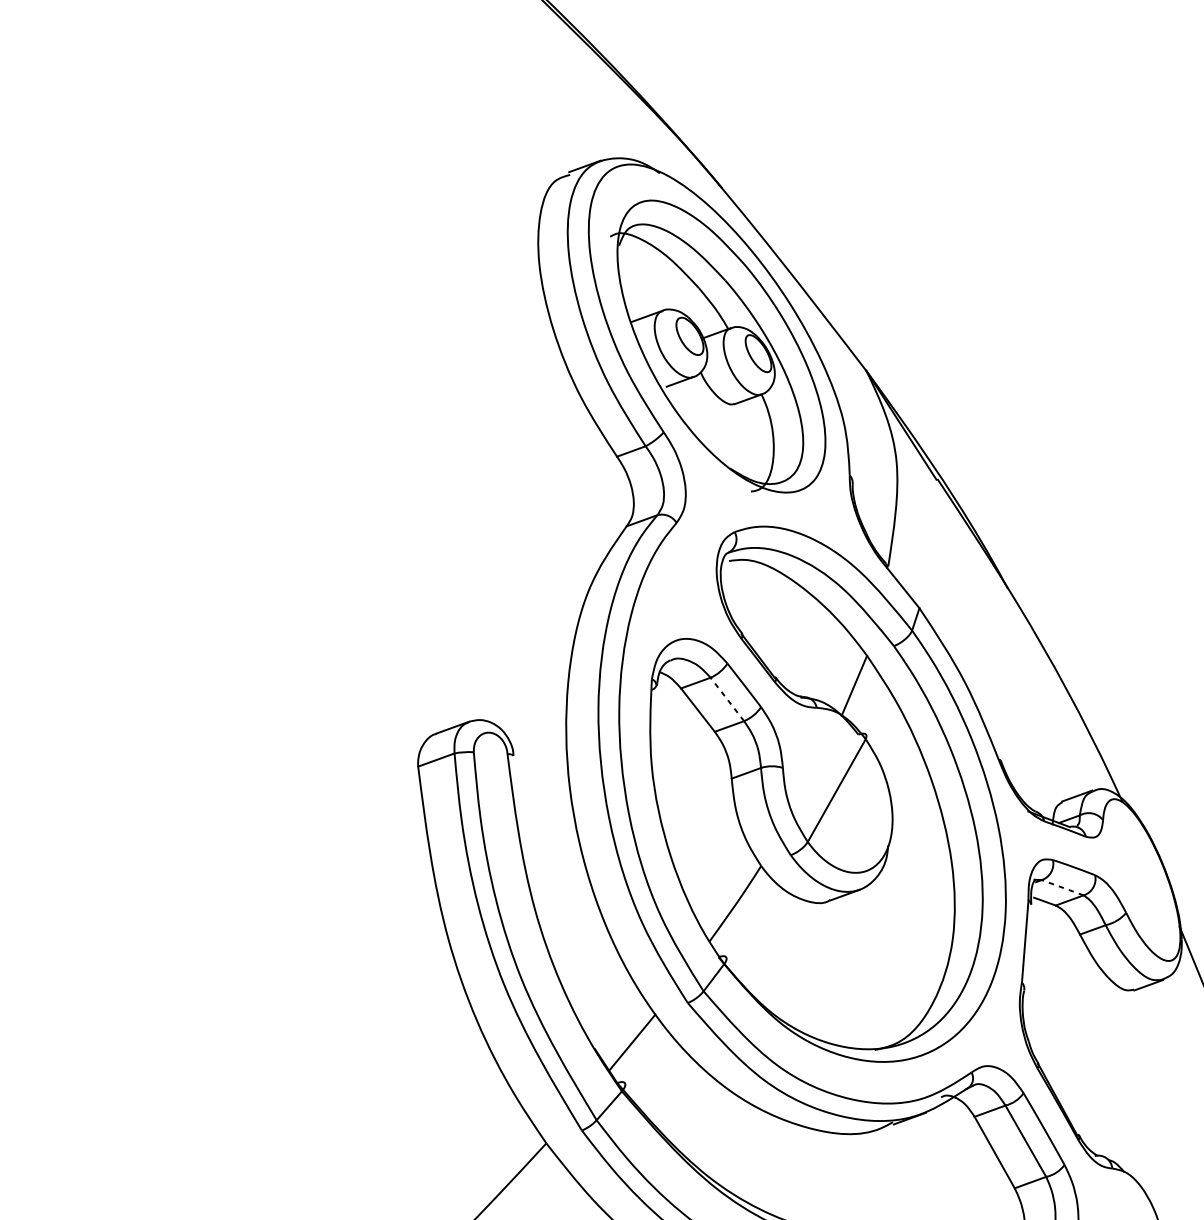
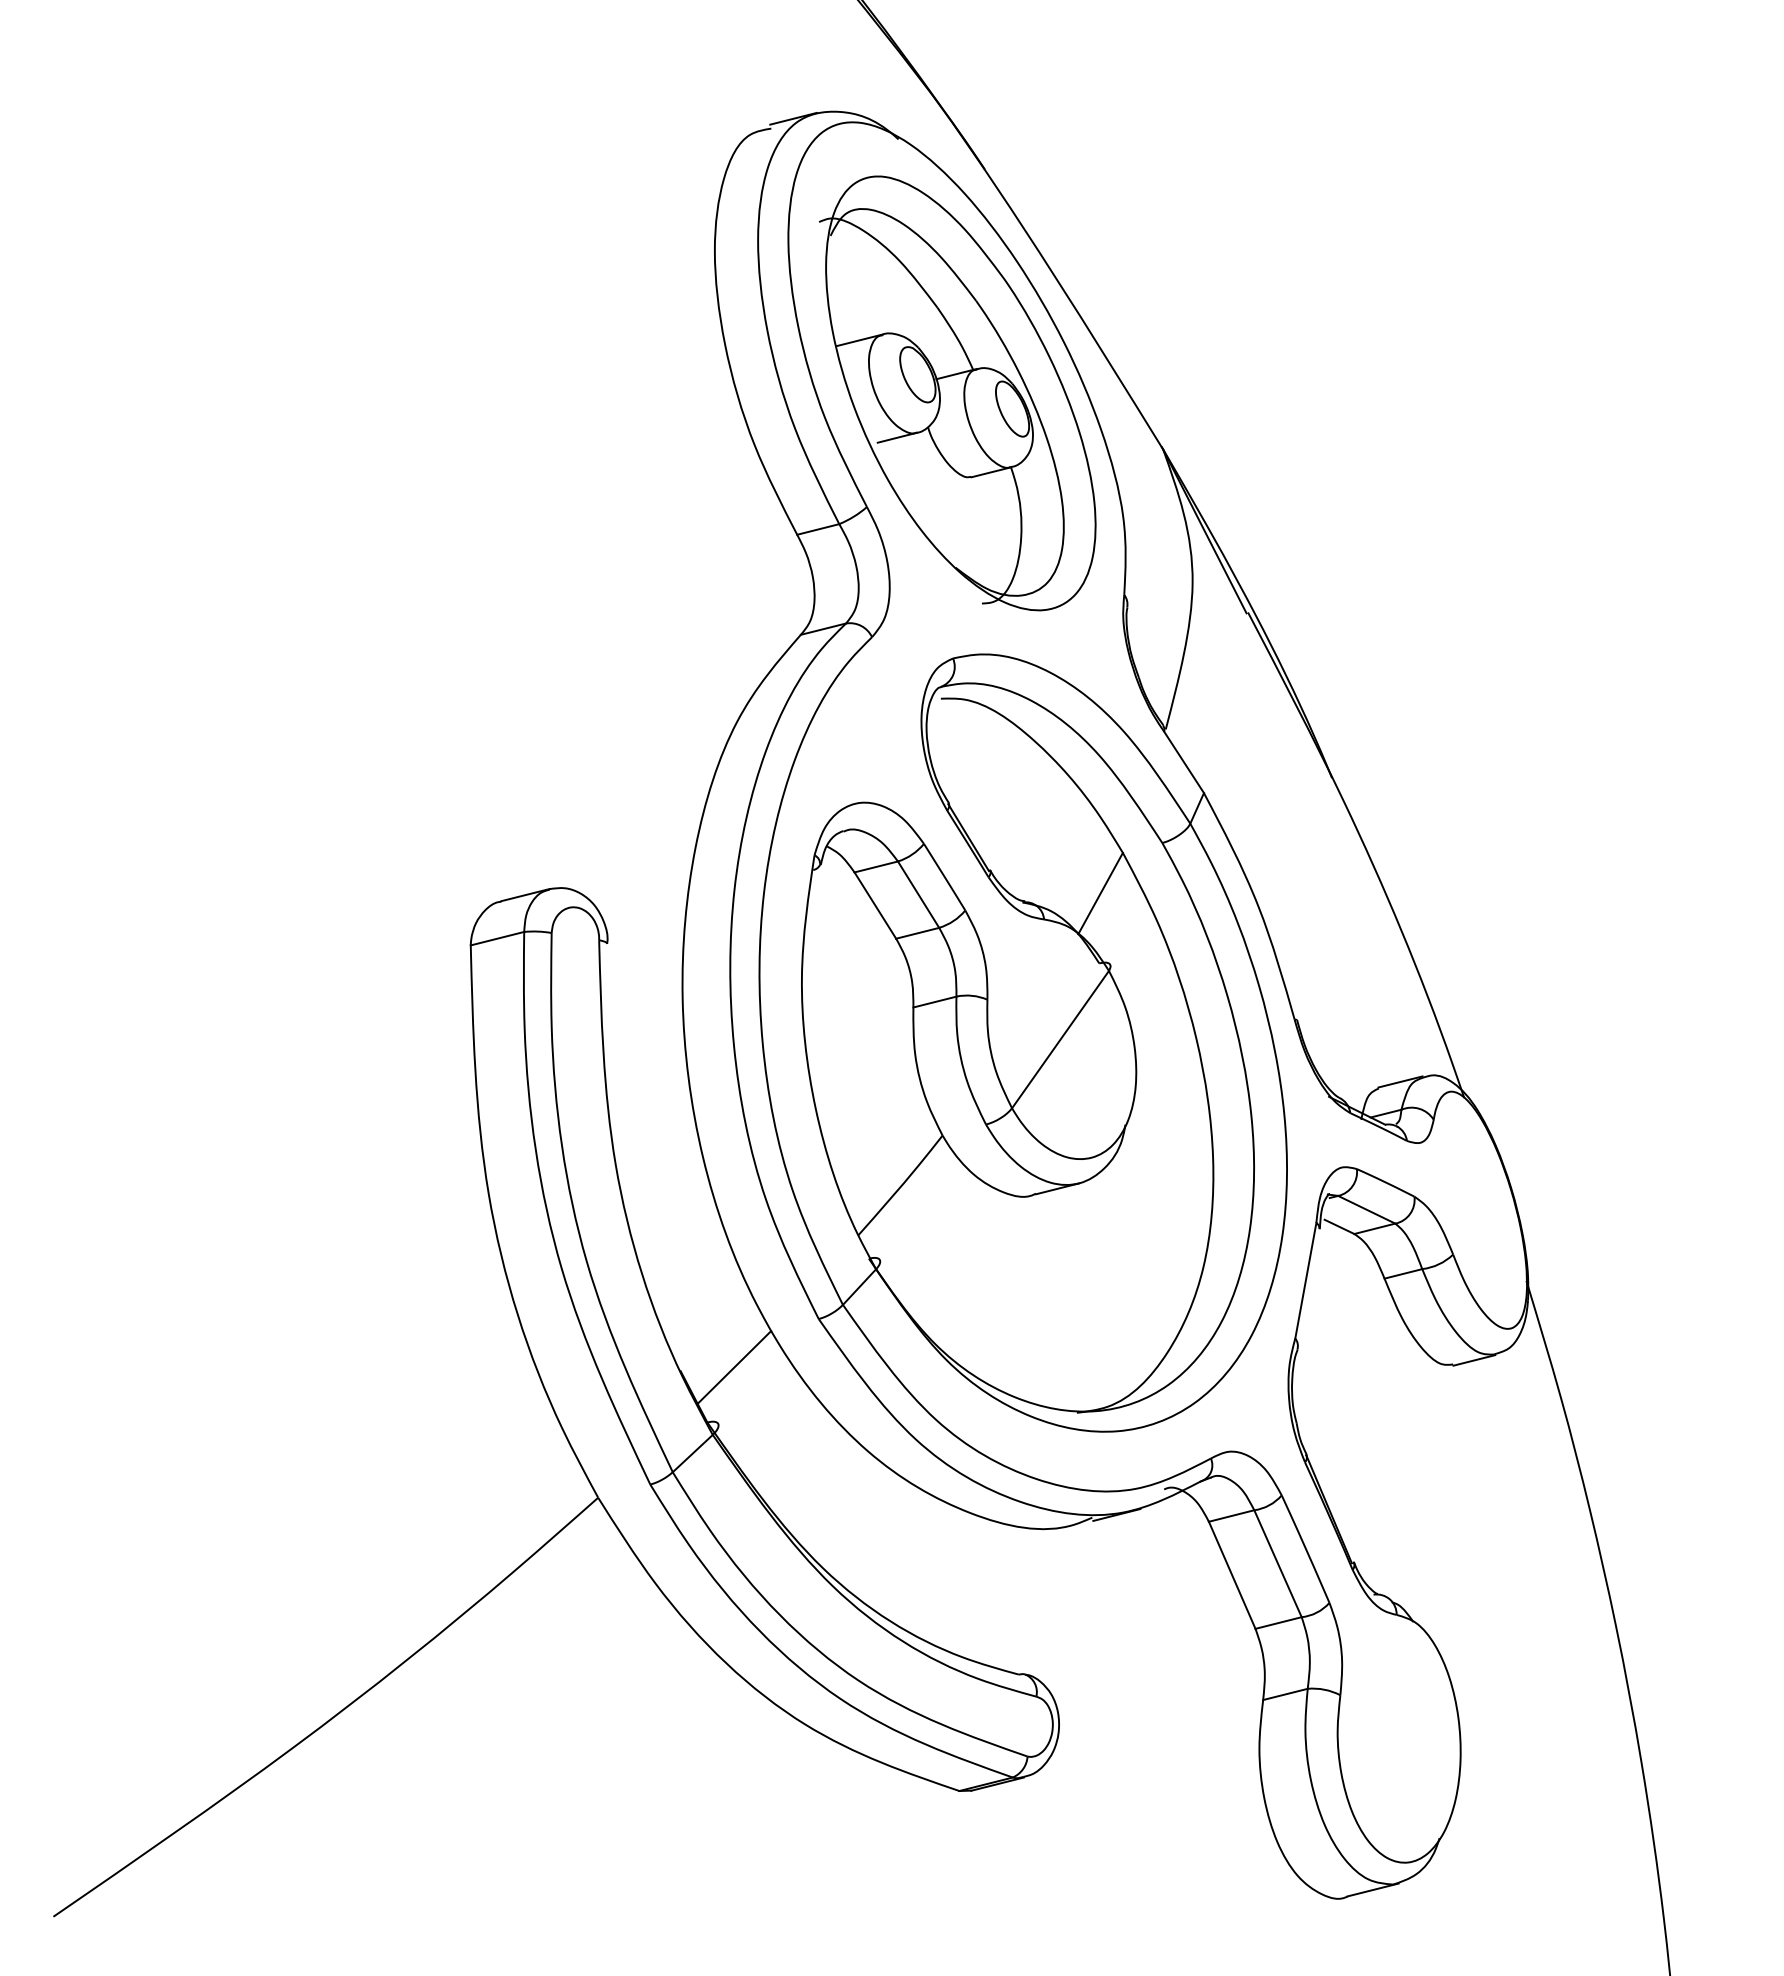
line: (727, 699) -> (918, 894), dashed -> solid
line: (1062, 887) -> (1366, 1209), dashed -> solid

